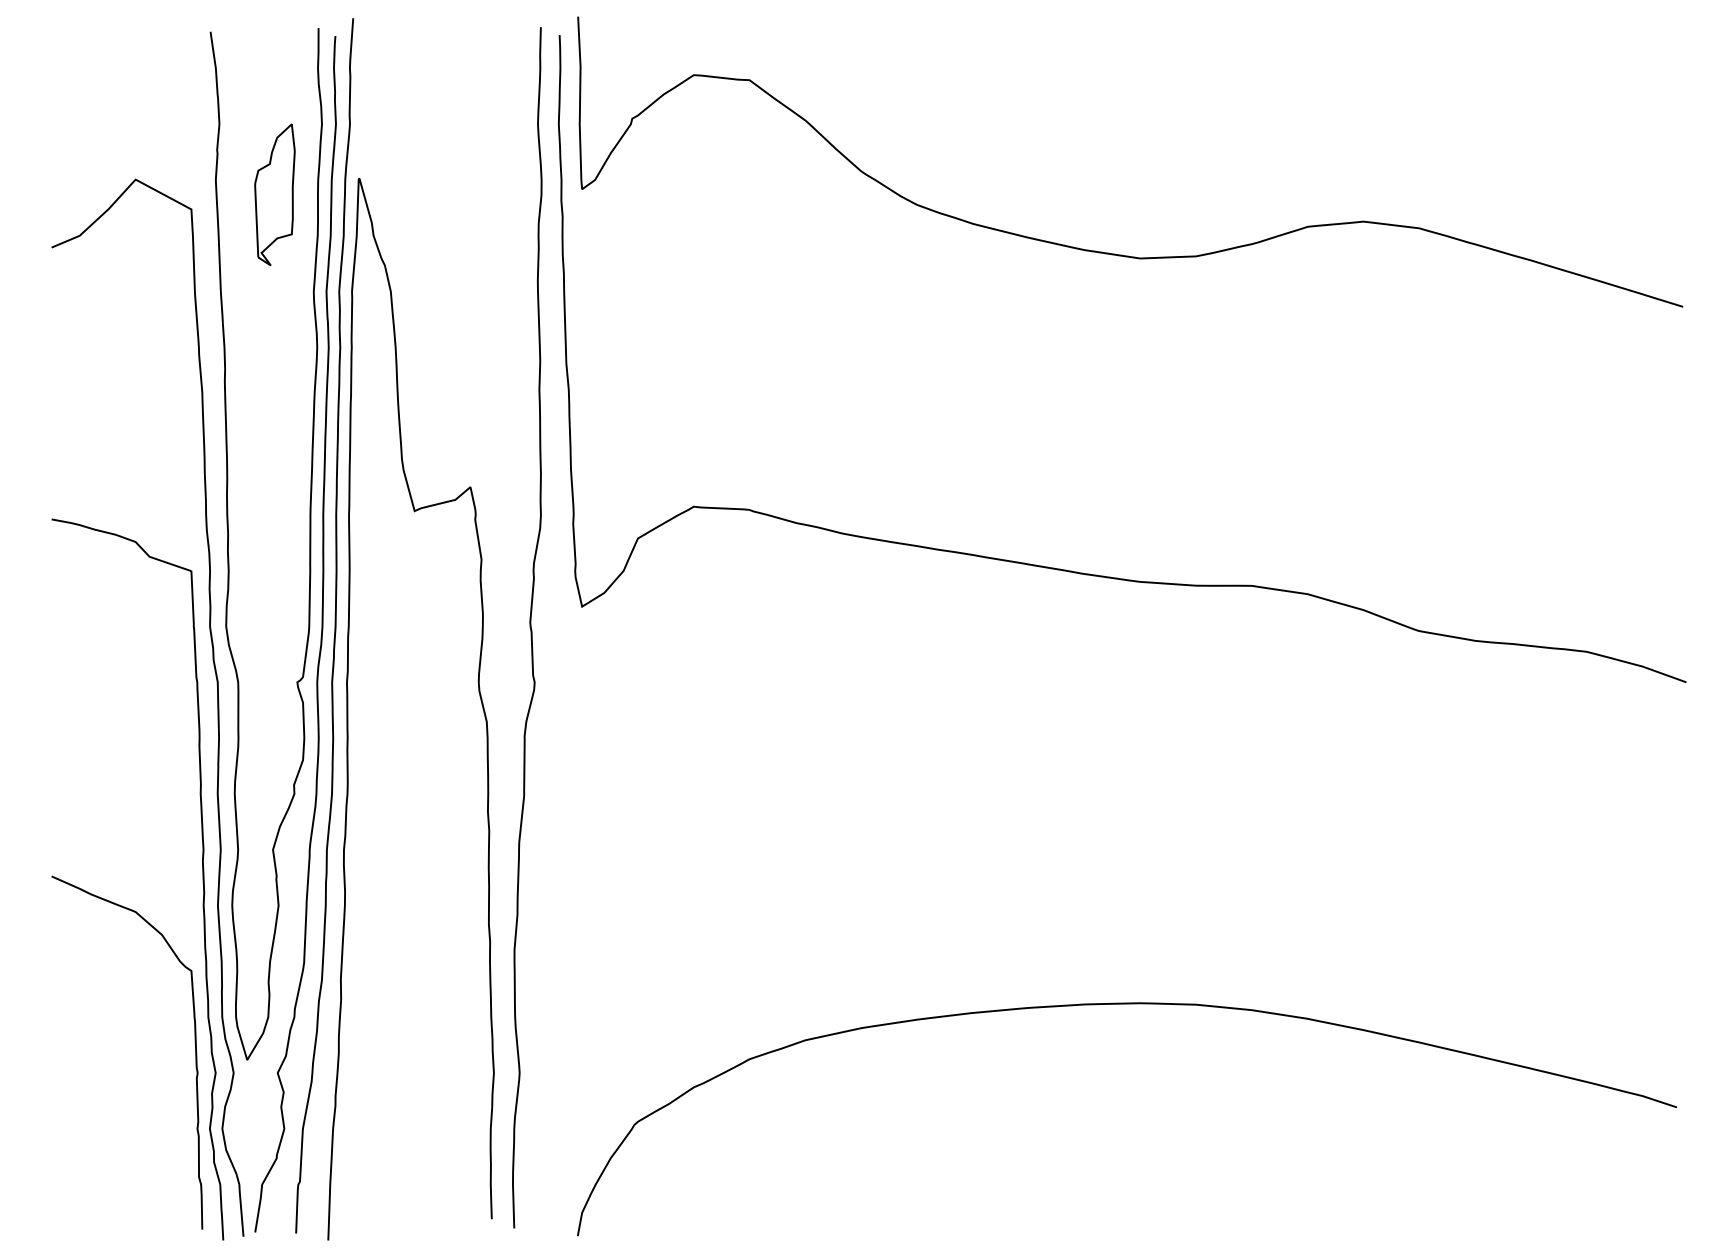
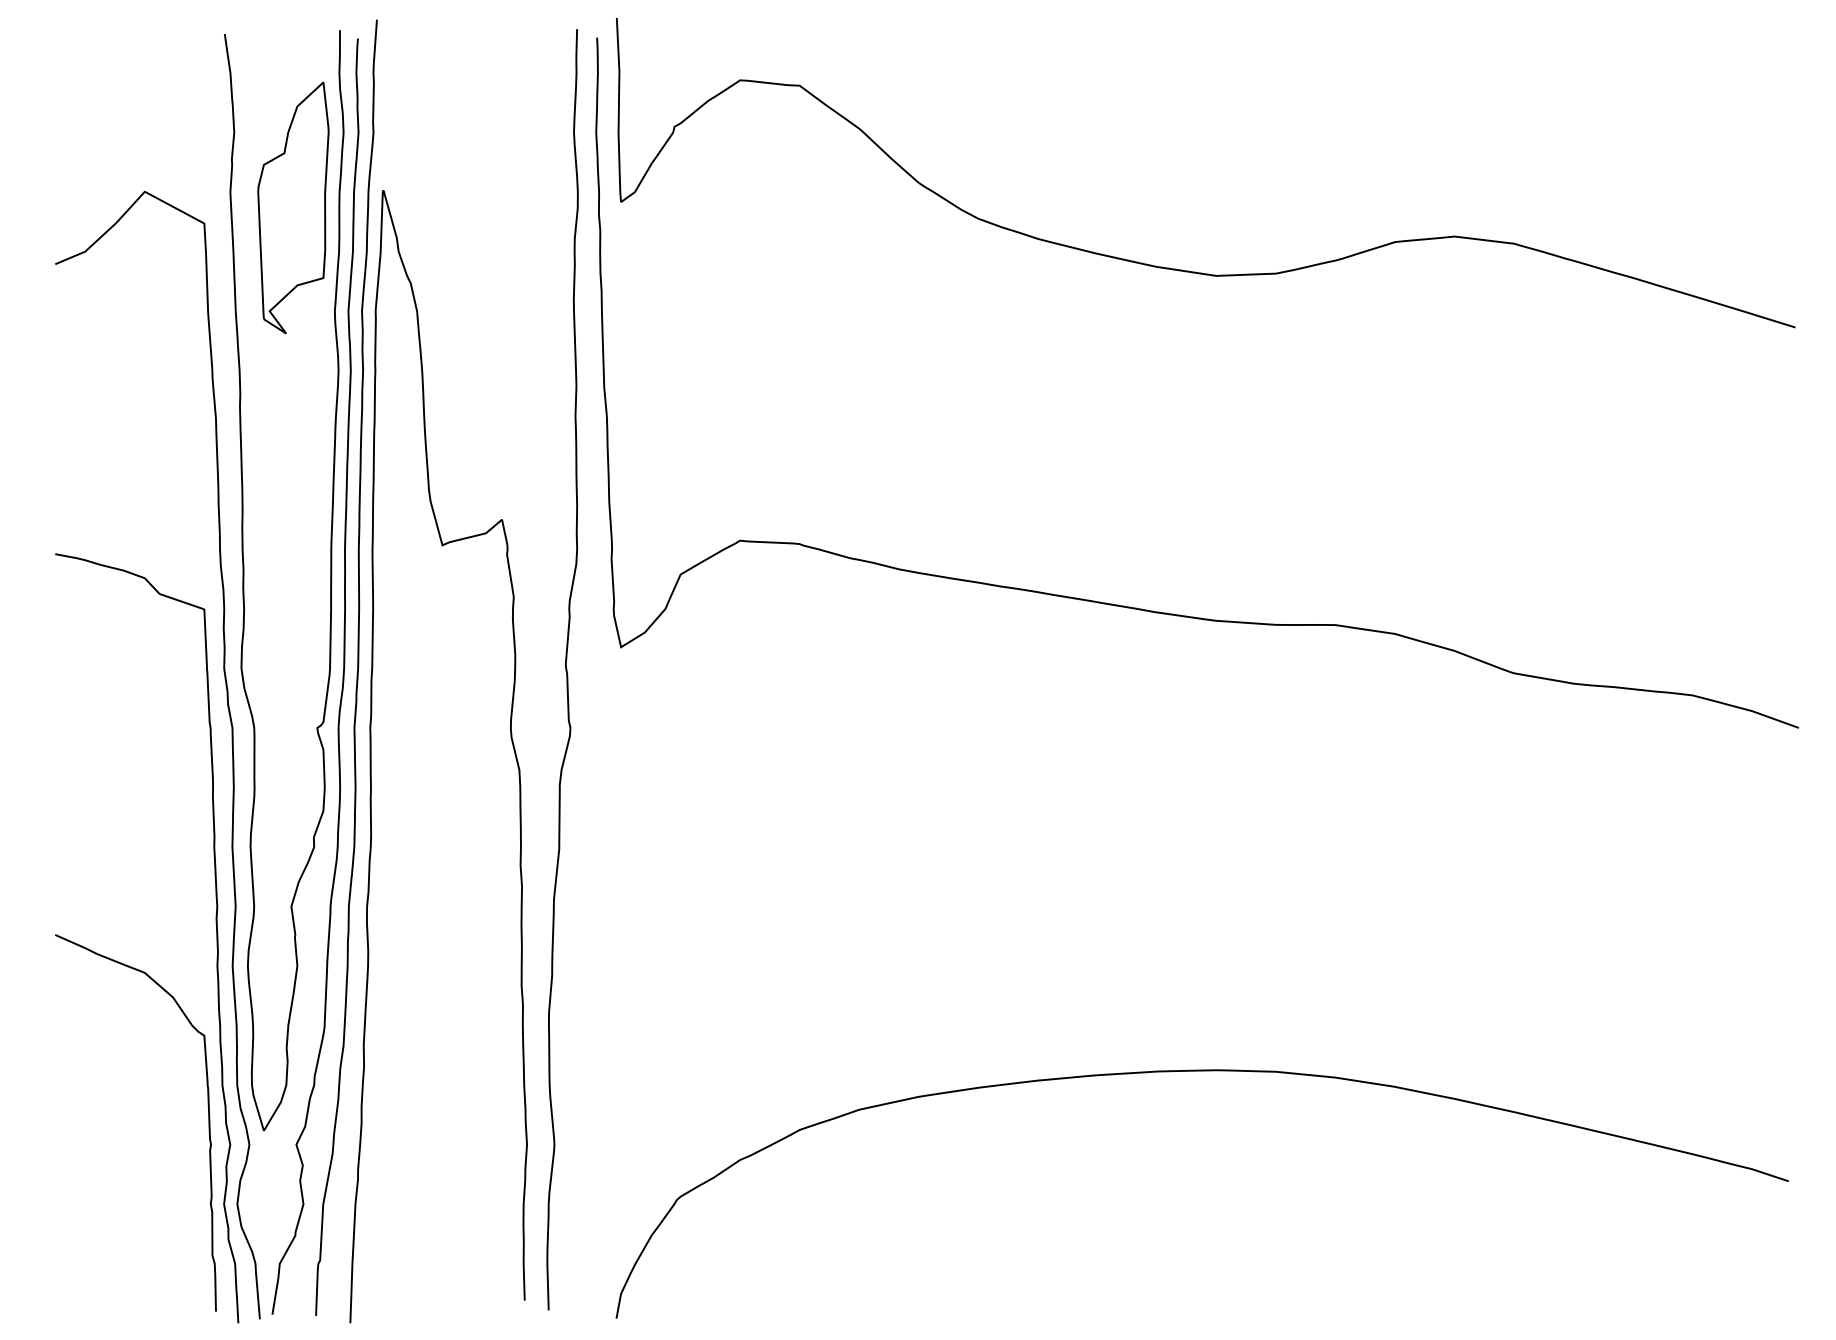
part: (274, 194) -> (292, 207), size x1.67

